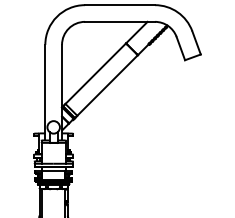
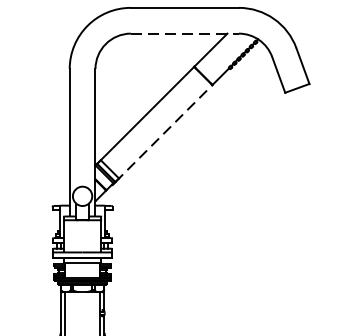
line: (120, 21) -> (185, 33), solid -> dashed
line: (106, 86) -> (164, 133), solid -> dashed

